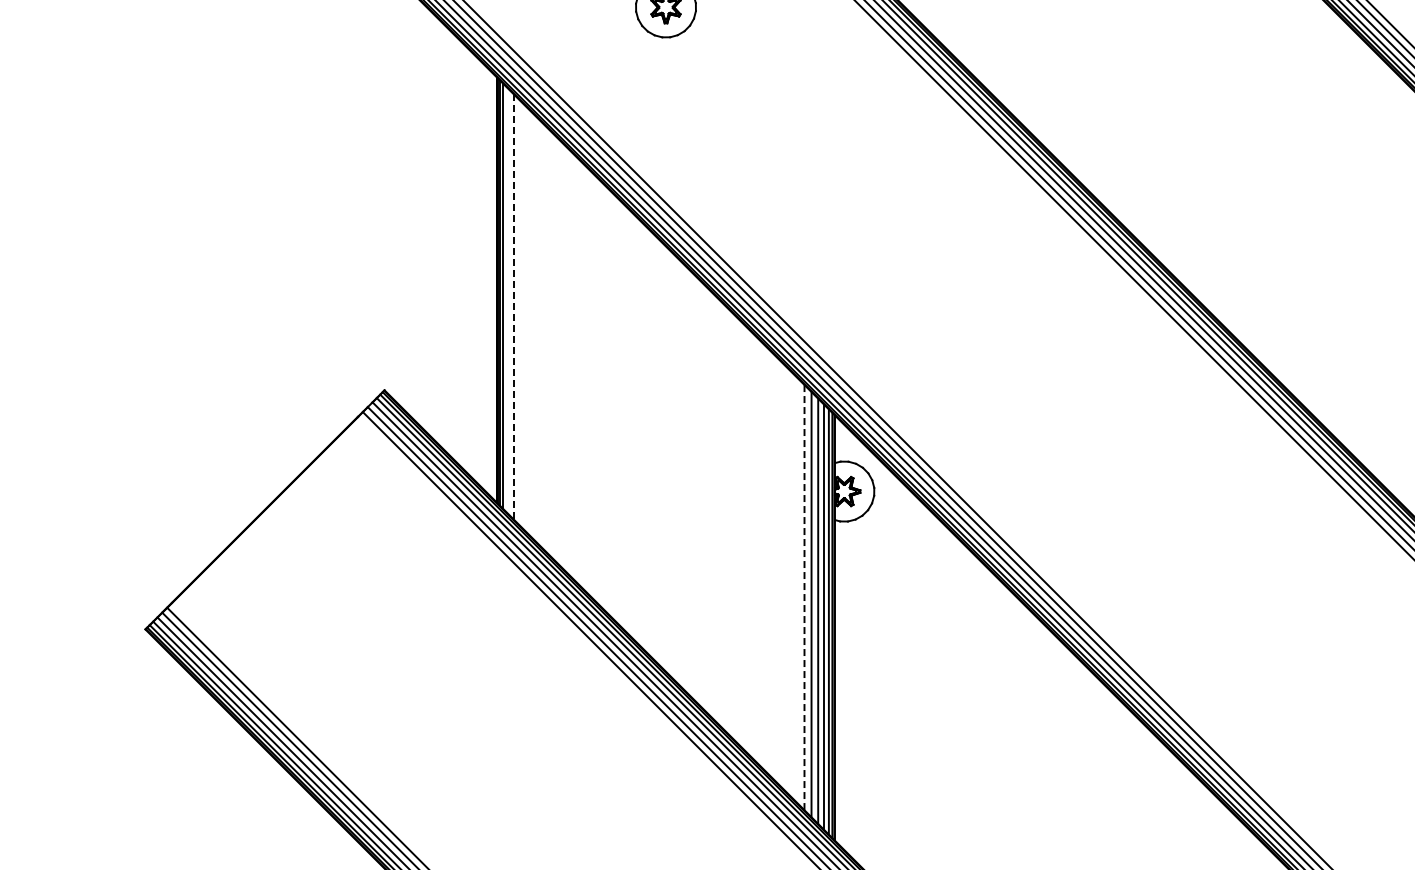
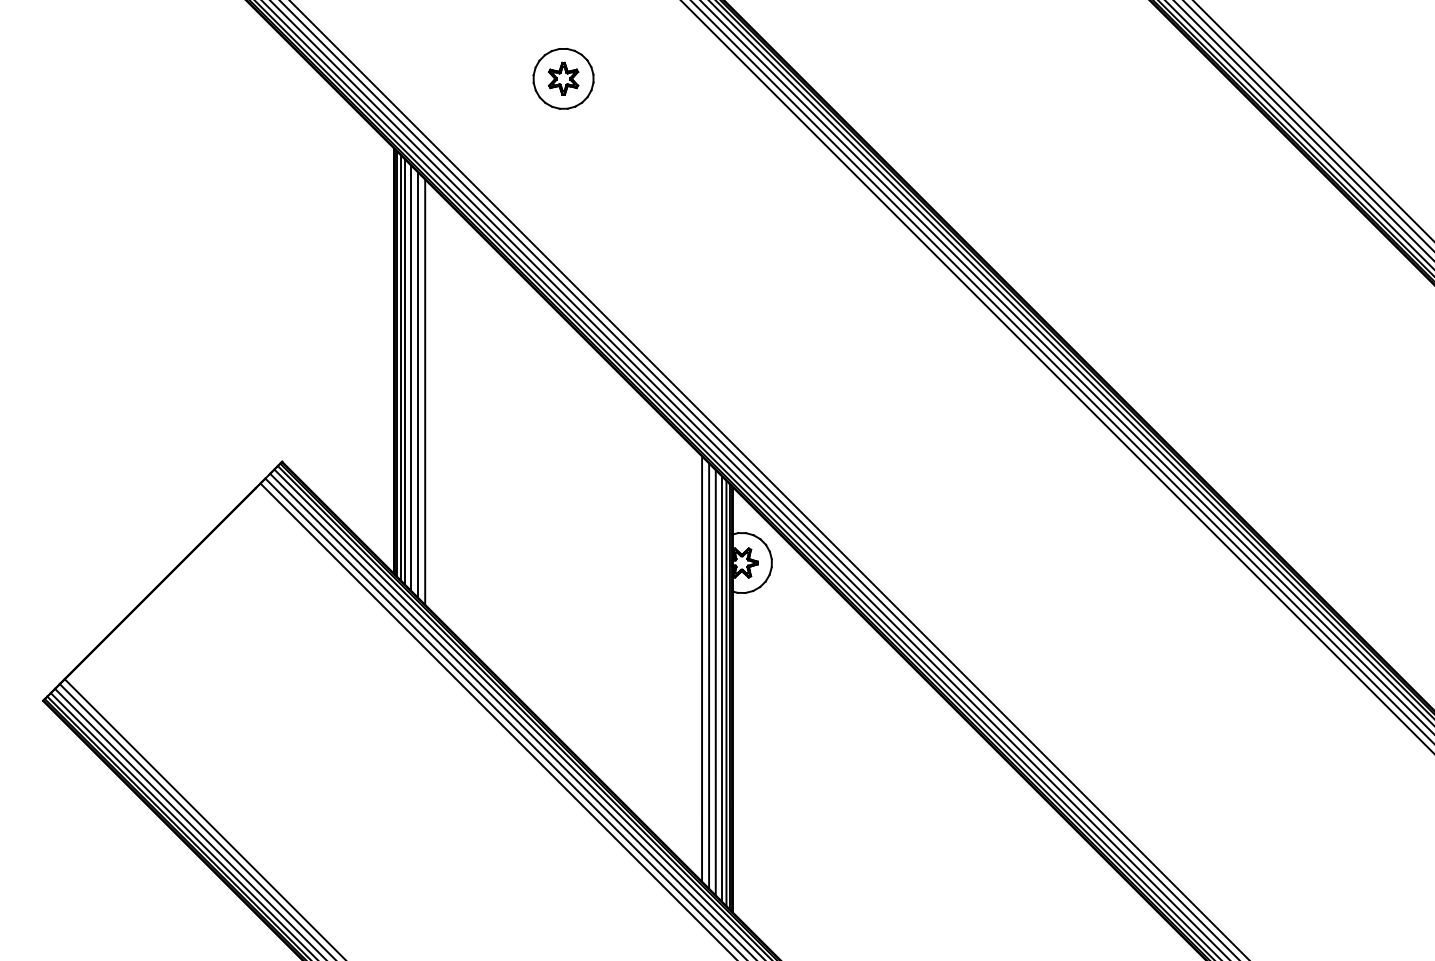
line: (507, 301) -> (405, 372), added
line: (513, 307) -> (411, 378), dashed -> solid
line: (520, 313) -> (418, 384), added
line: (527, 320) -> (425, 391), added
line: (804, 598) -> (702, 669), dashed -> solid

